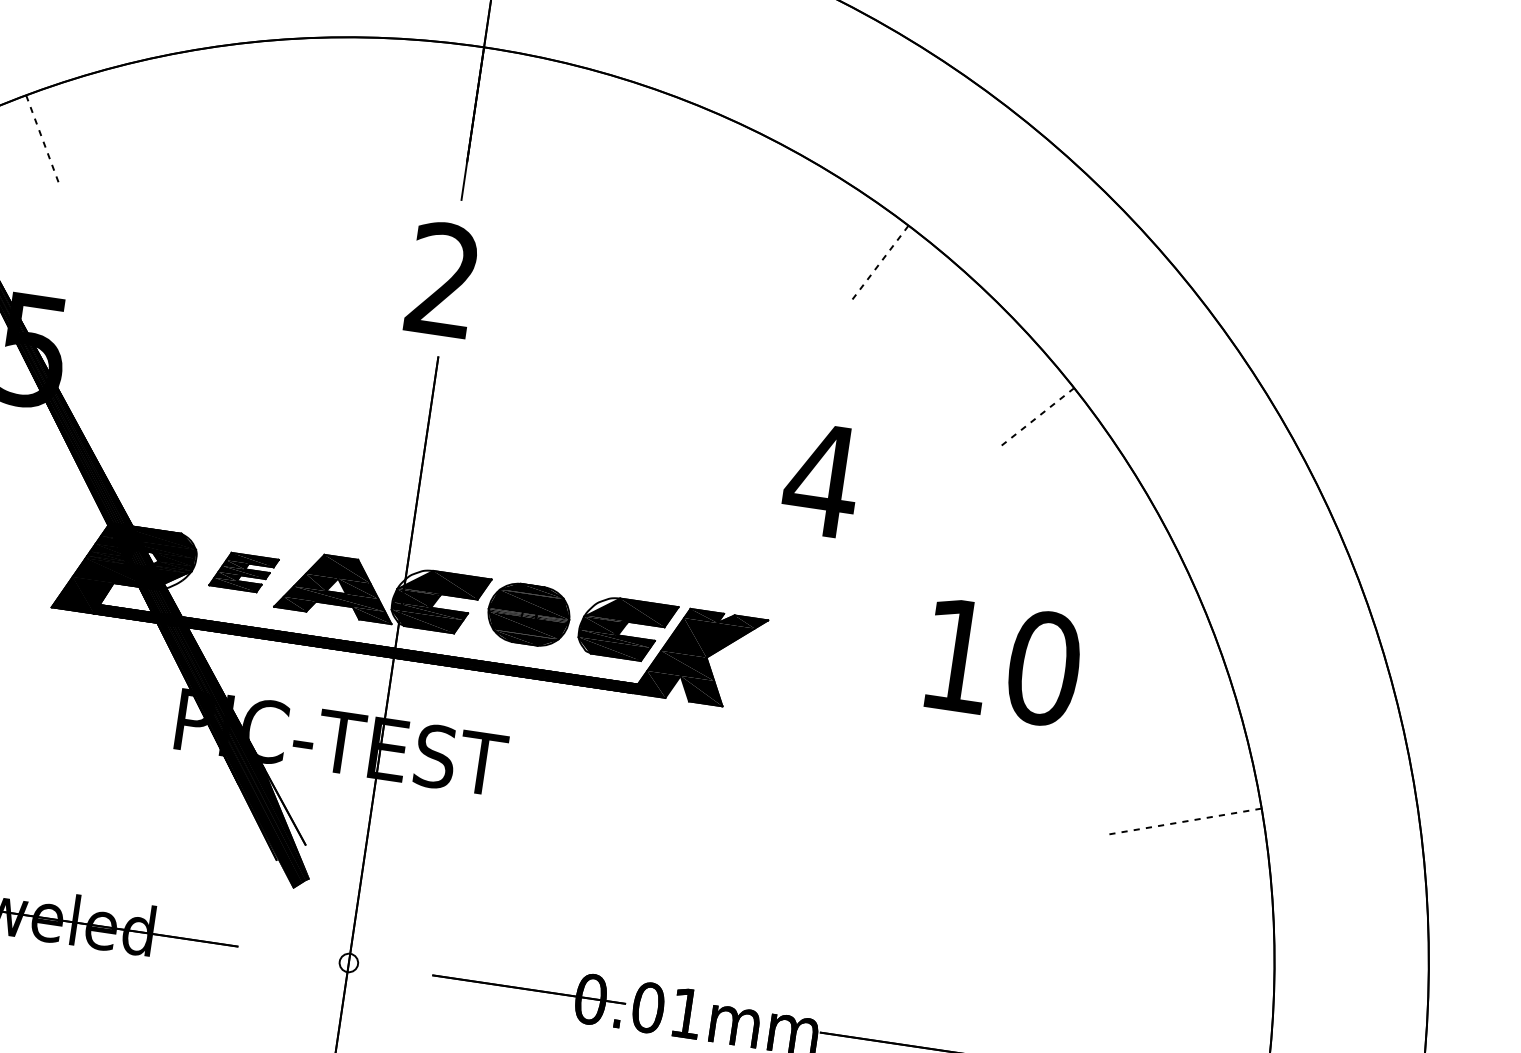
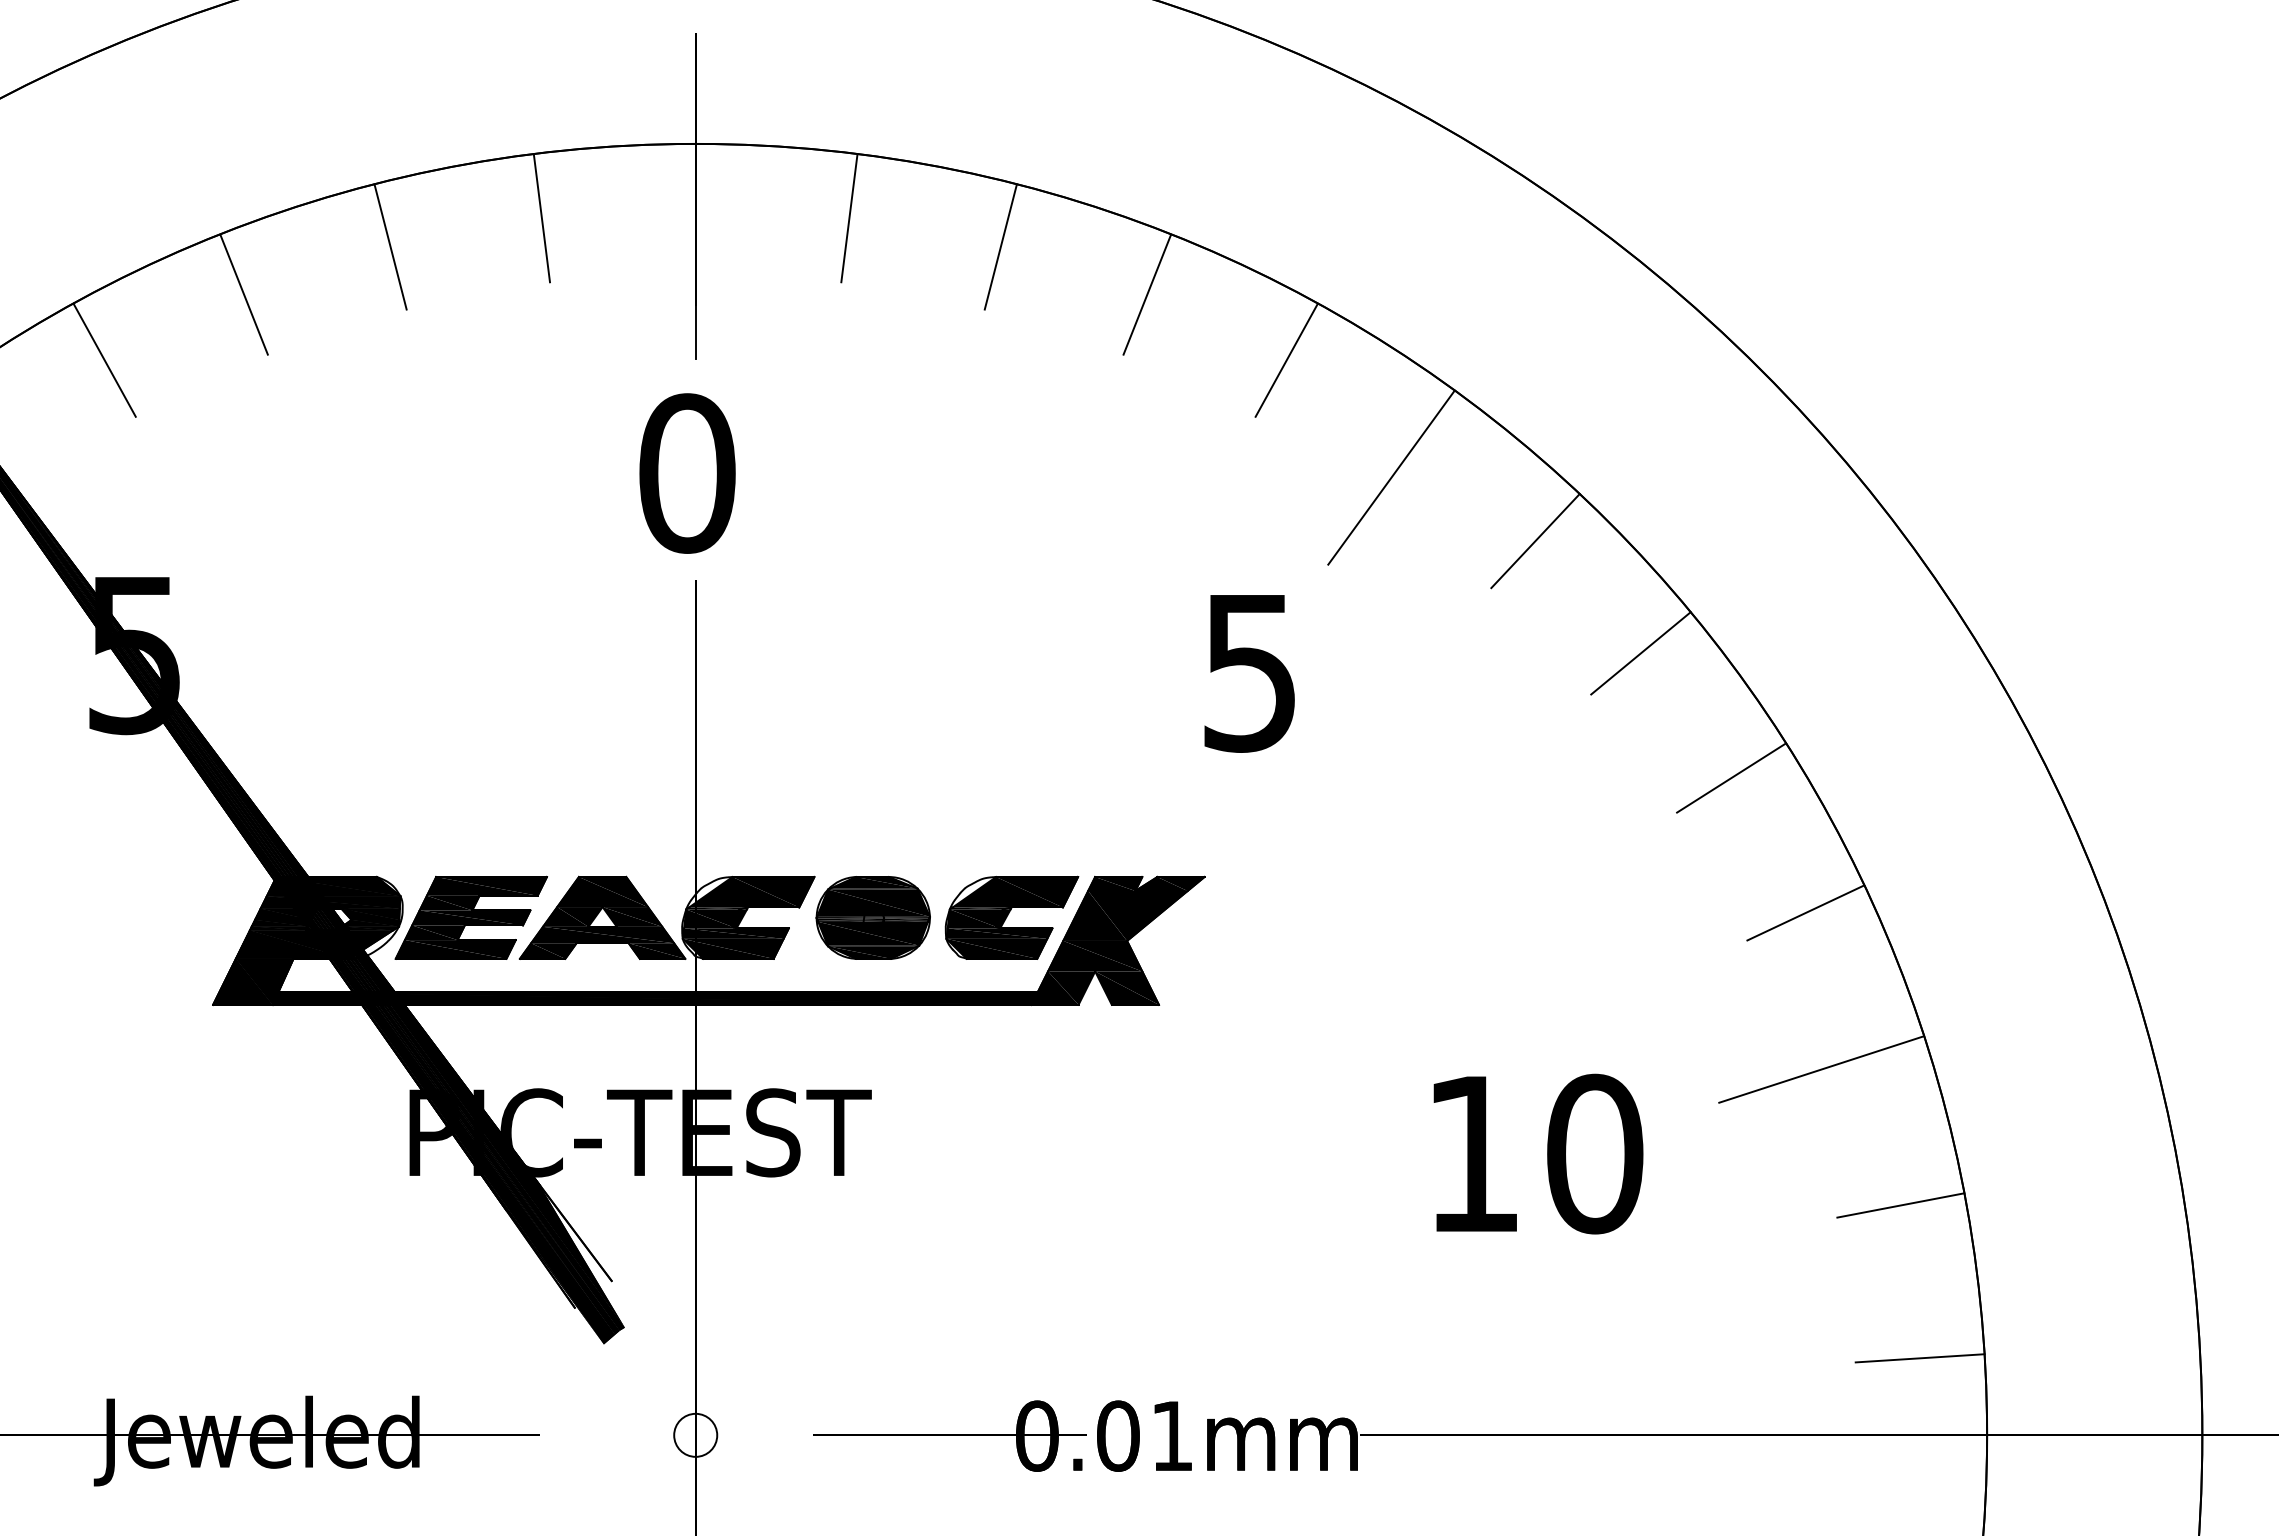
line: (366, 84) -> (541, 218), added
line: (256, 88) -> (390, 246), added
line: (147, 106) -> (243, 294), added
line: (585, 116) -> (849, 218), added
line: (42, 139) -> (104, 360), dashed -> solid
line: (689, 151) -> (1000, 246), added
line: (788, 201) -> (1147, 294), added
line: (880, 262) -> (1286, 360), dashed -> solid
text: (443, 280) -> (687, 473), 2 -> 0
line: (942, 356) -> (1391, 477), added
line: (1037, 417) -> (1535, 541), dashed -> solid
text: (821, 480) -> (1249, 673), 4 -> 5
line: (1100, 507) -> (1640, 653), added
part: (244, 572) -> (471, 917), size x1.67
line: (1152, 605) -> (1731, 777), added
text: (1003, 662) -> (1538, 1153), moved
line: (1190, 708) -> (1805, 912), added
line: (1185, 821) -> (1821, 1069), dashed -> solid
line: (1227, 926) -> (1900, 1205), added
circle: (348, 962) -> (695, 1434), size x1.67
line: (1224, 1036) -> (1919, 1358), added

